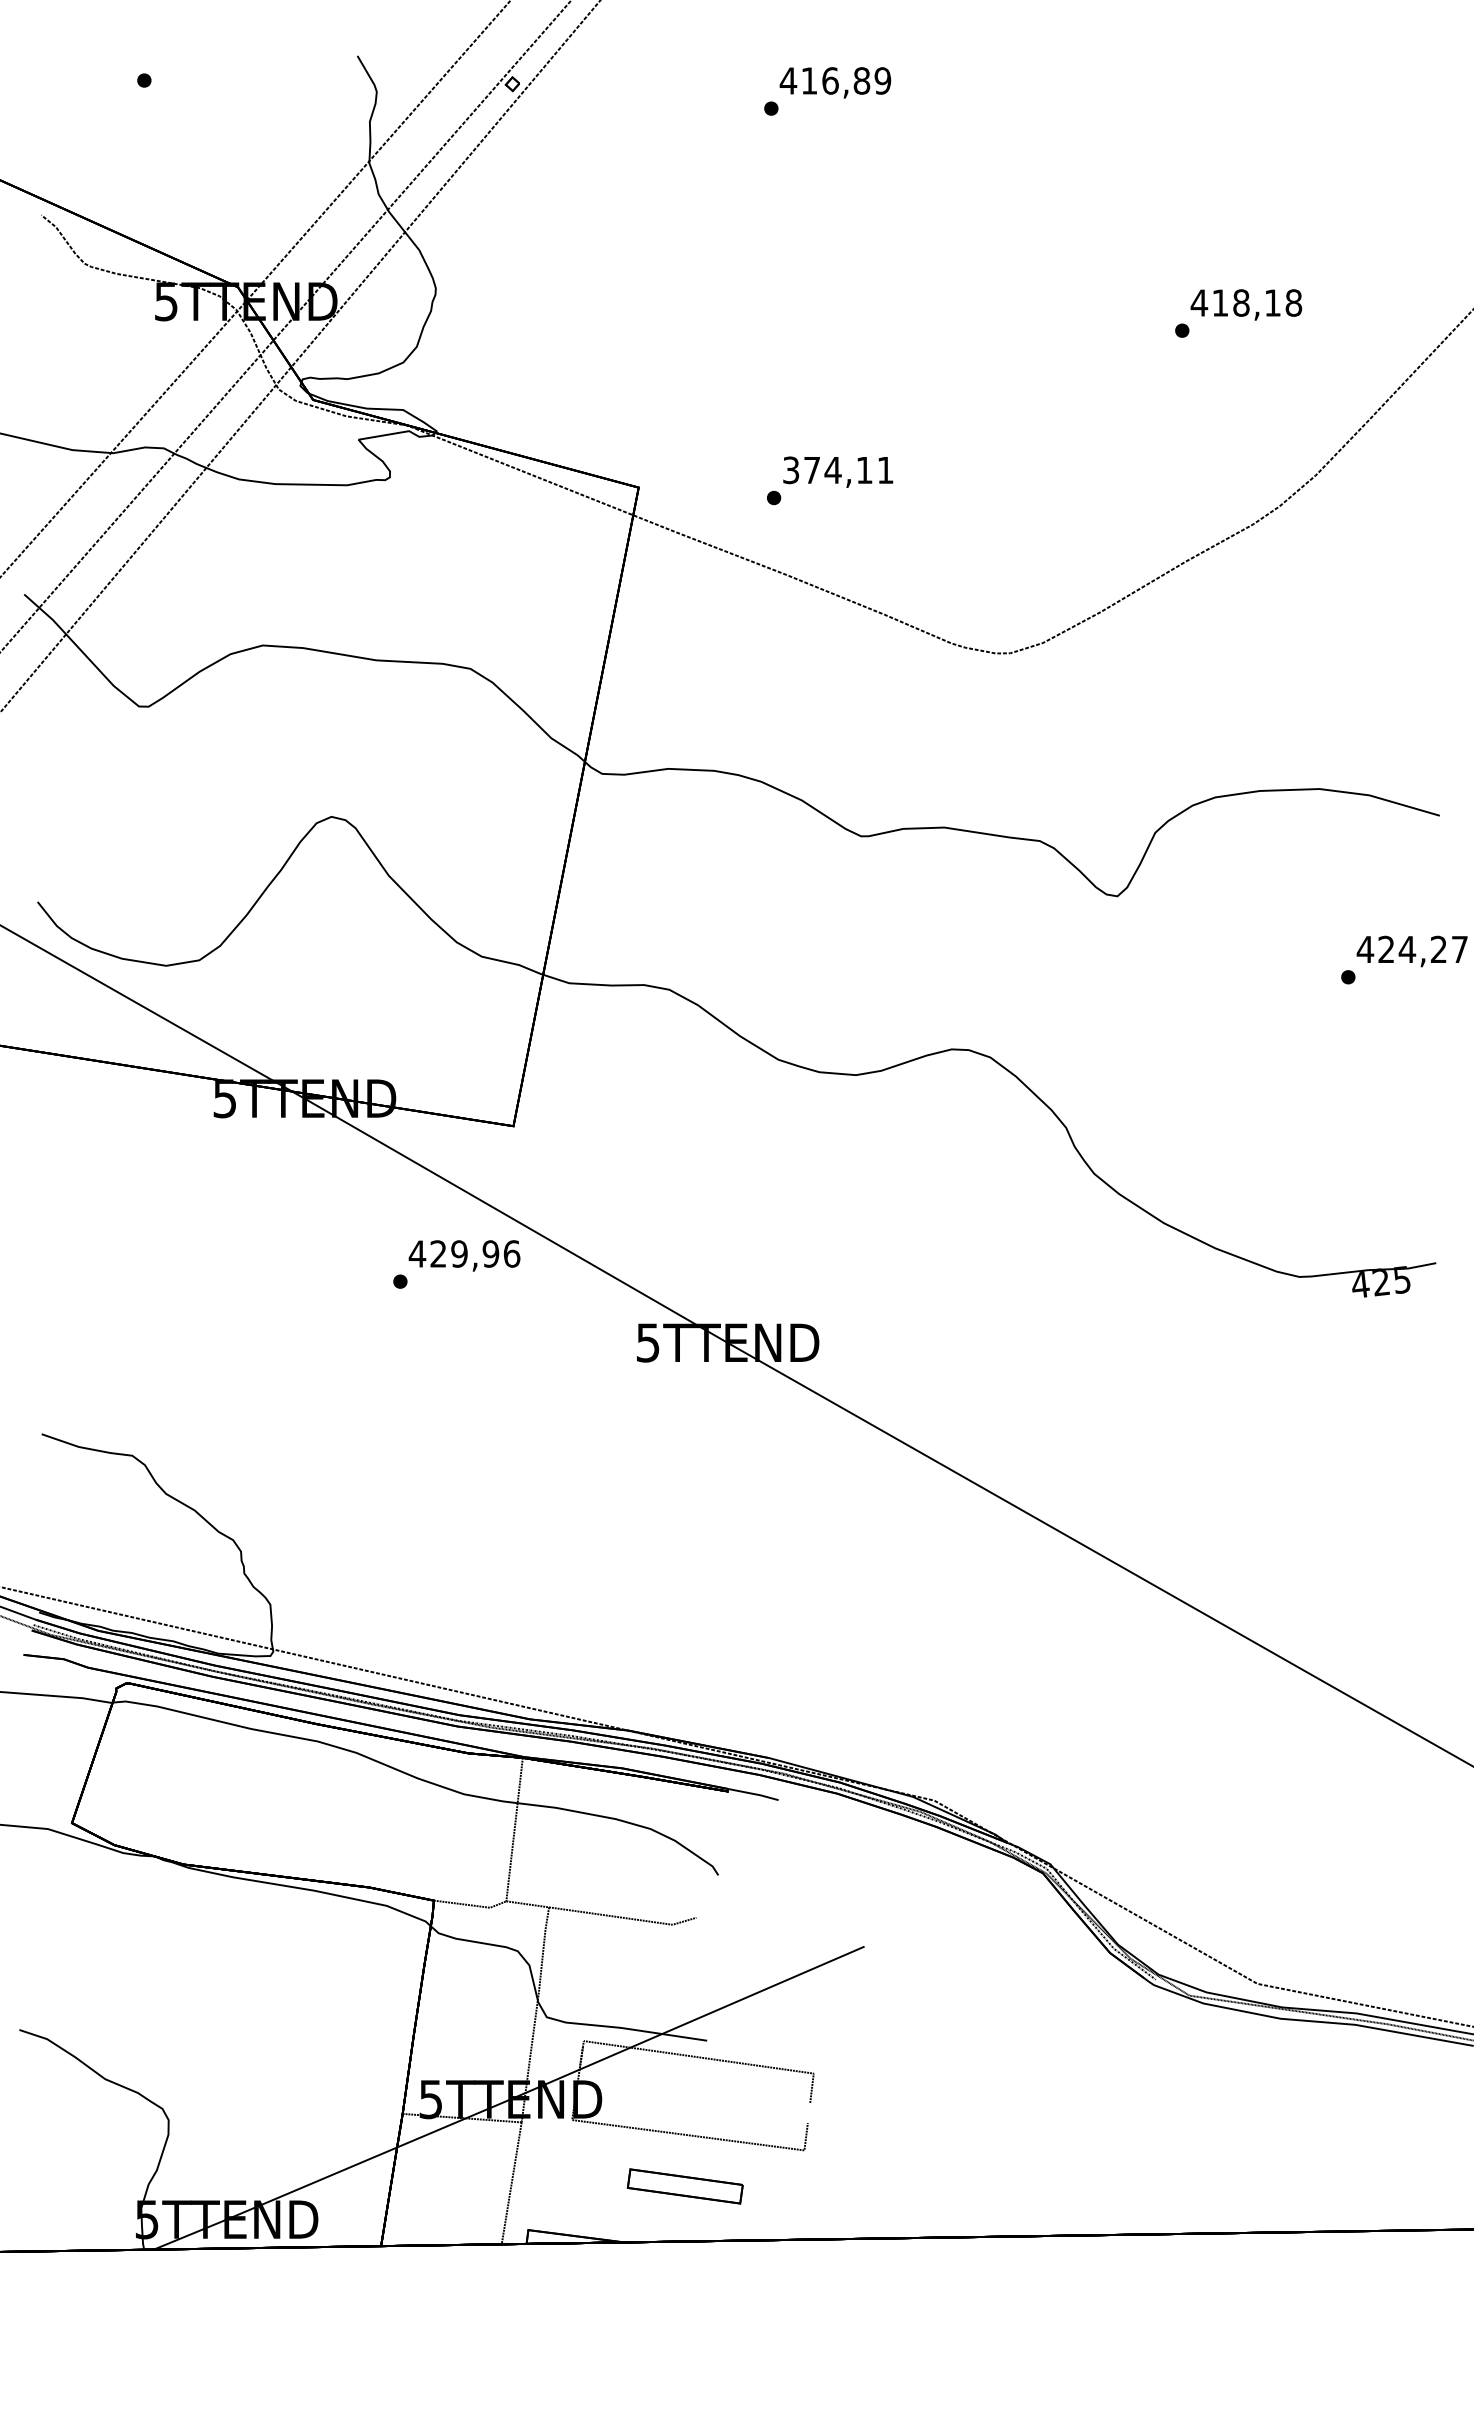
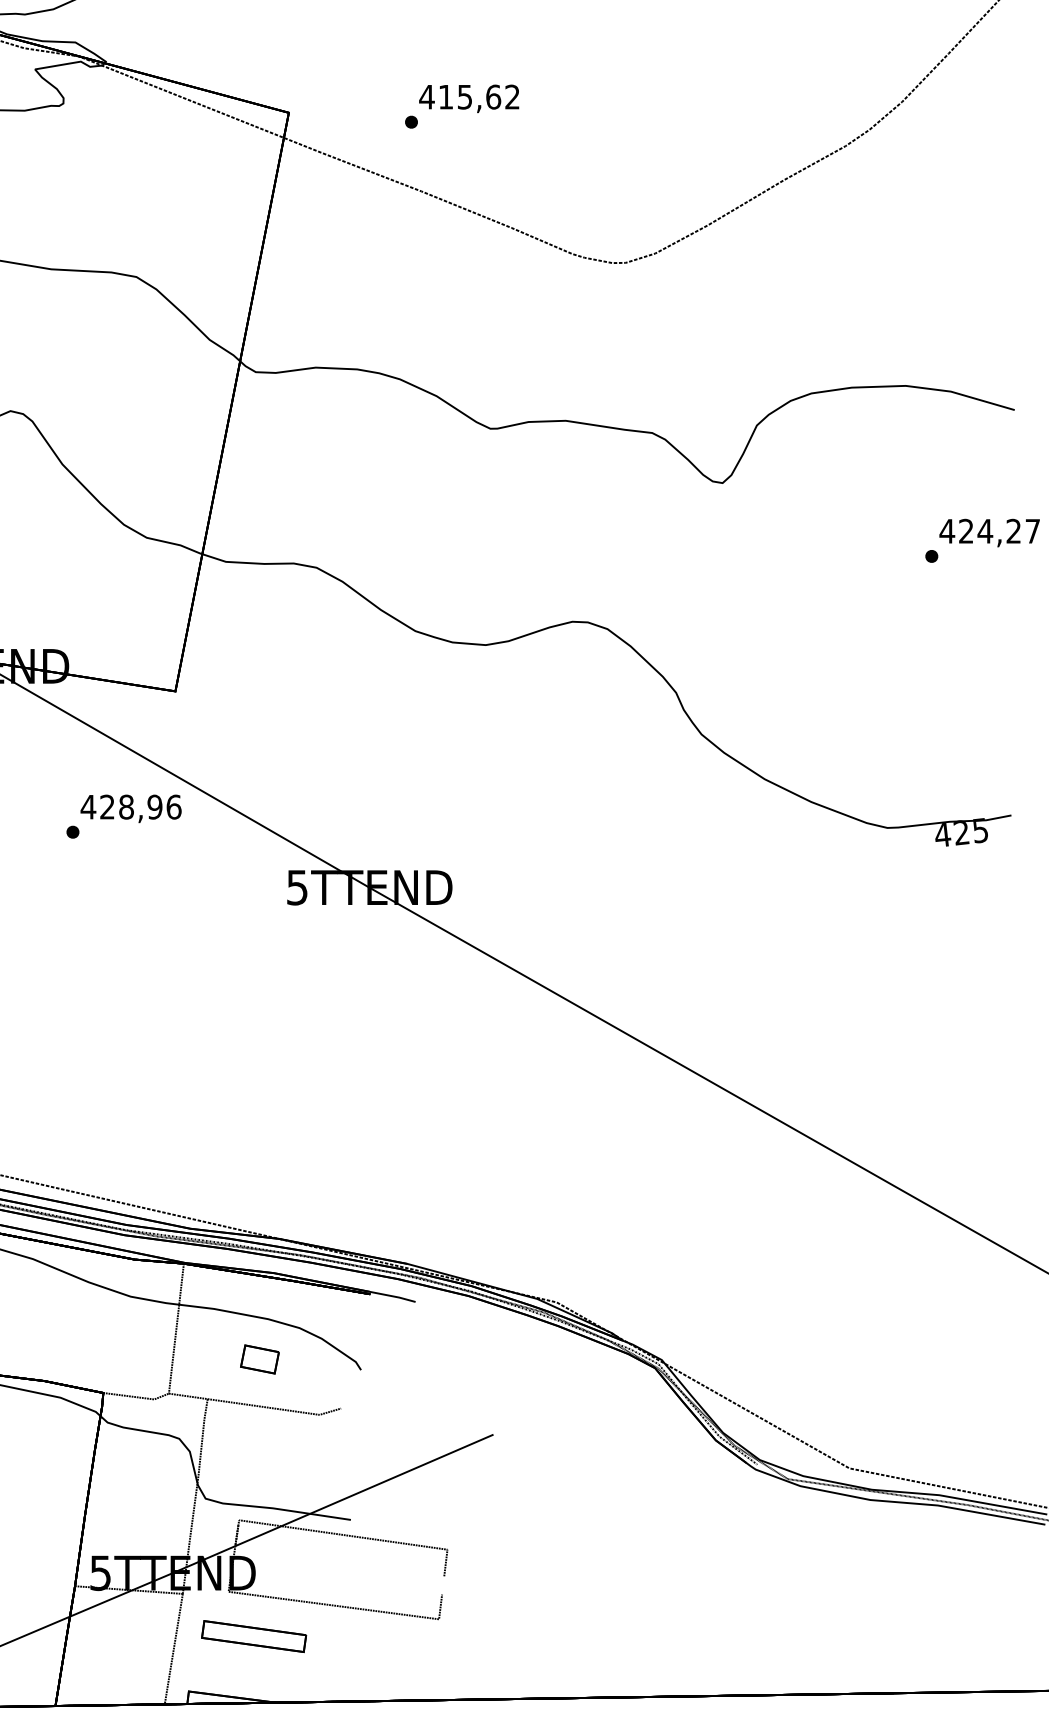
text: (837, 470) -> (468, 97), 374,11 -> 415,62
text: (459, 1253) -> (126, 806), 429,96 -> 428,96
part: (606, 1863) -> (259, 1359), added
part: (684, 2186) -> (253, 1636), moved

